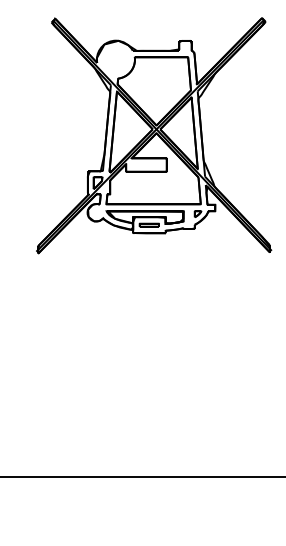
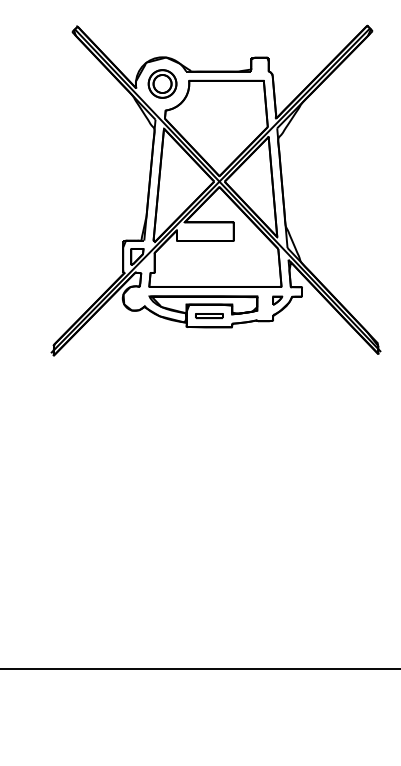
part: (115, 59) -> (162, 83), added

